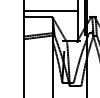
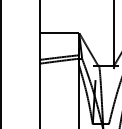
line: (50, 10) -> (76, 23), removed

